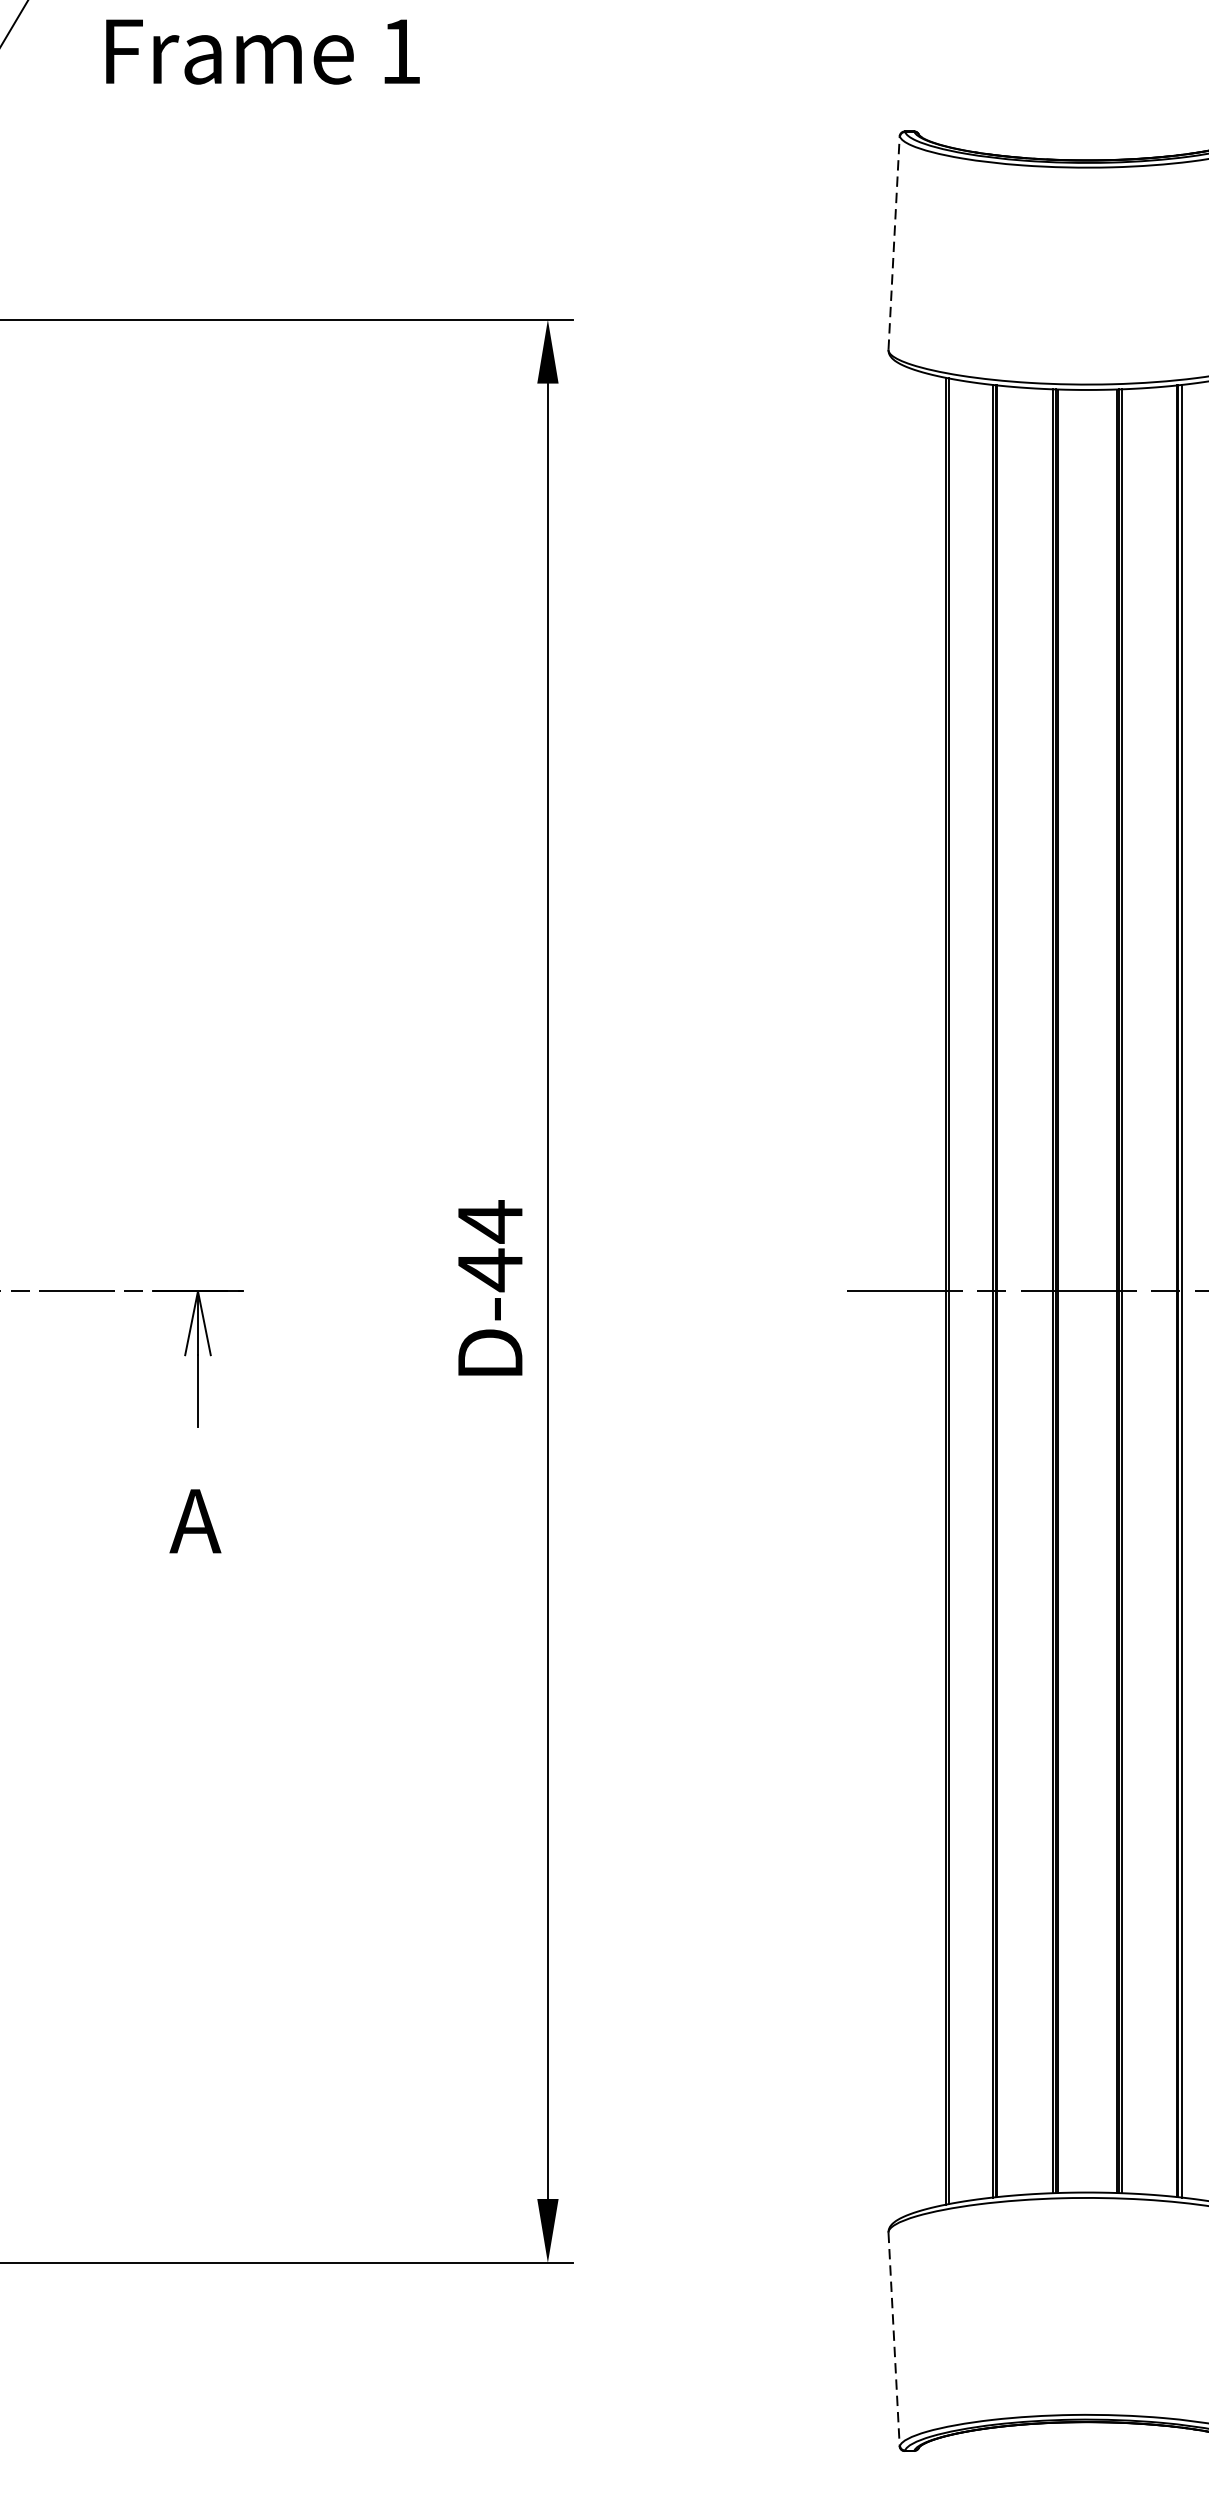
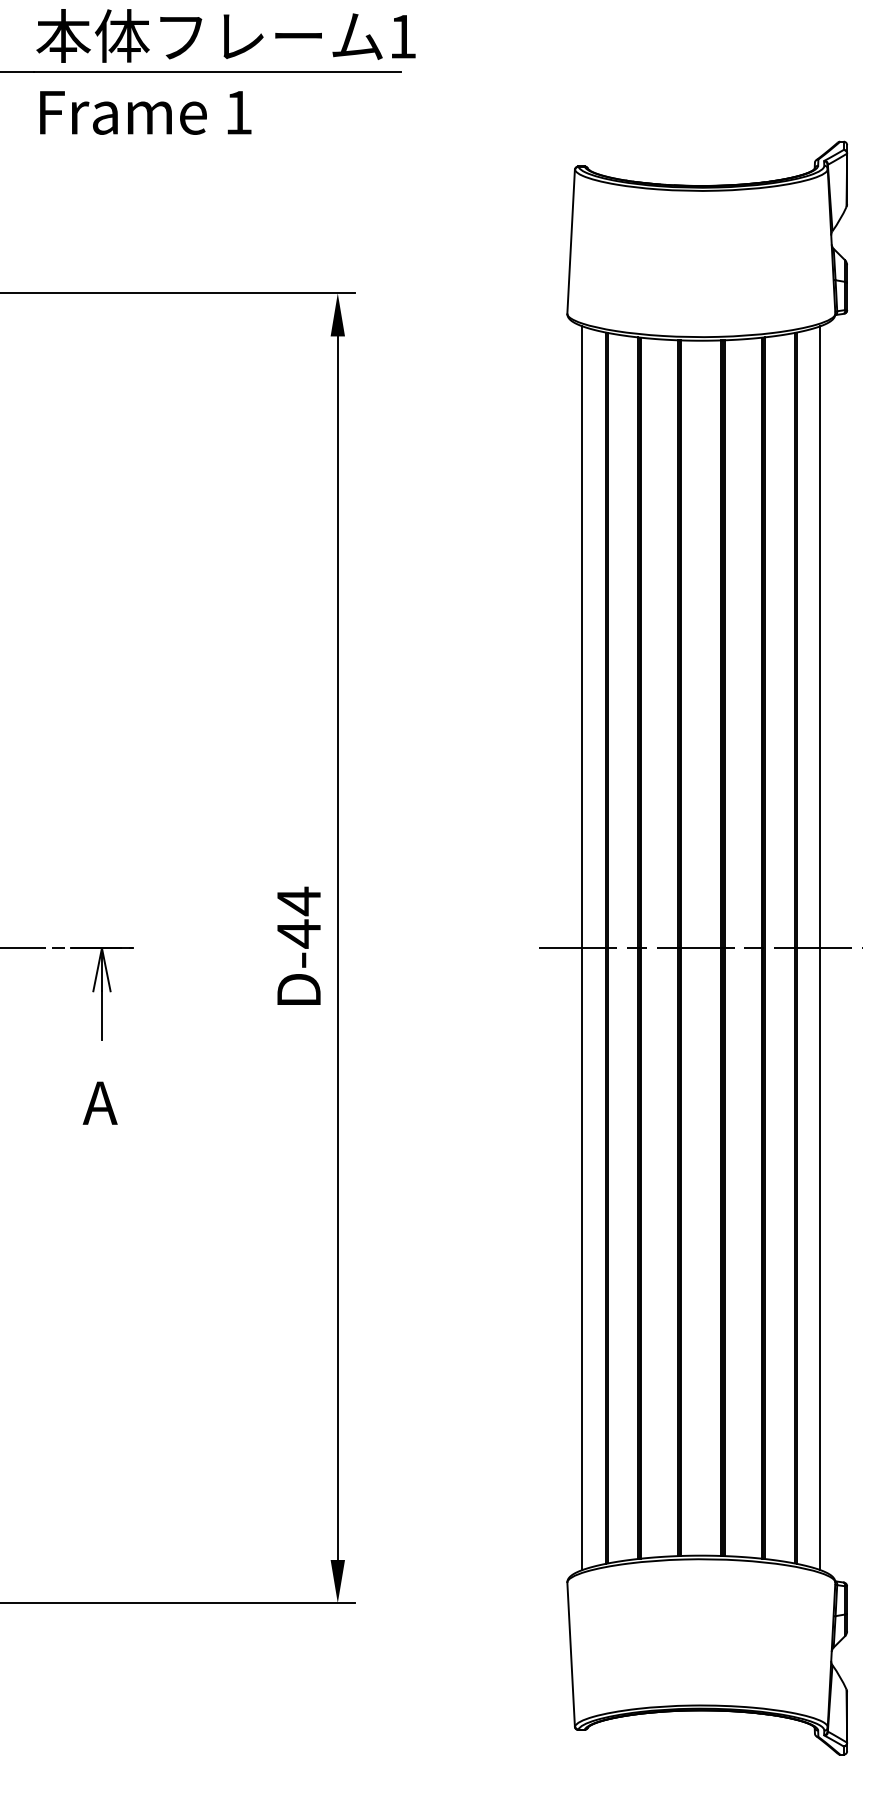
line: (894, 242) -> (571, 241), dashed -> solid
line: (910, 1291) -> (582, 948), added
line: (894, 2339) -> (571, 1654), dashed -> solid

